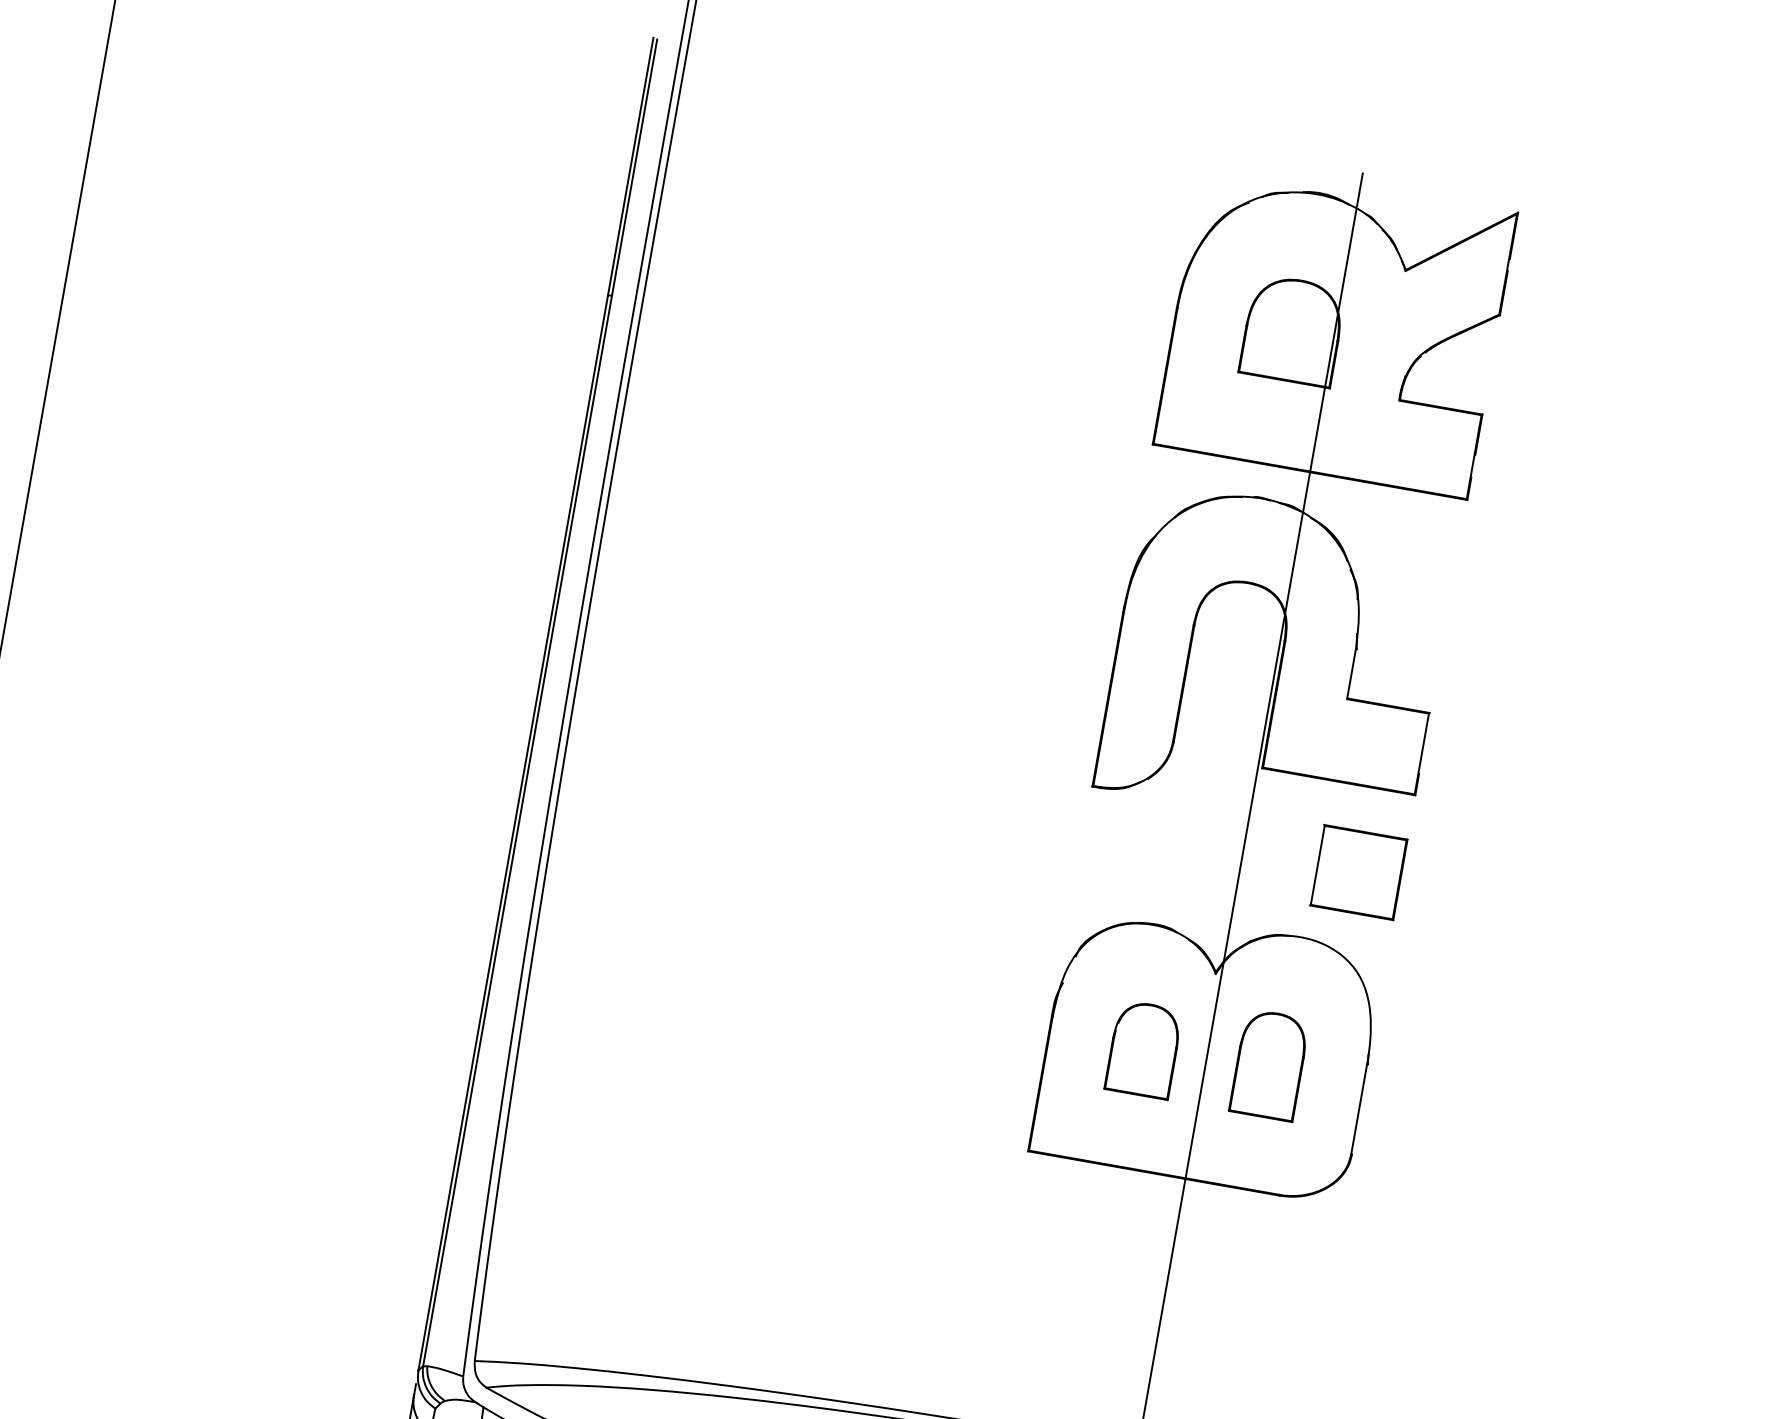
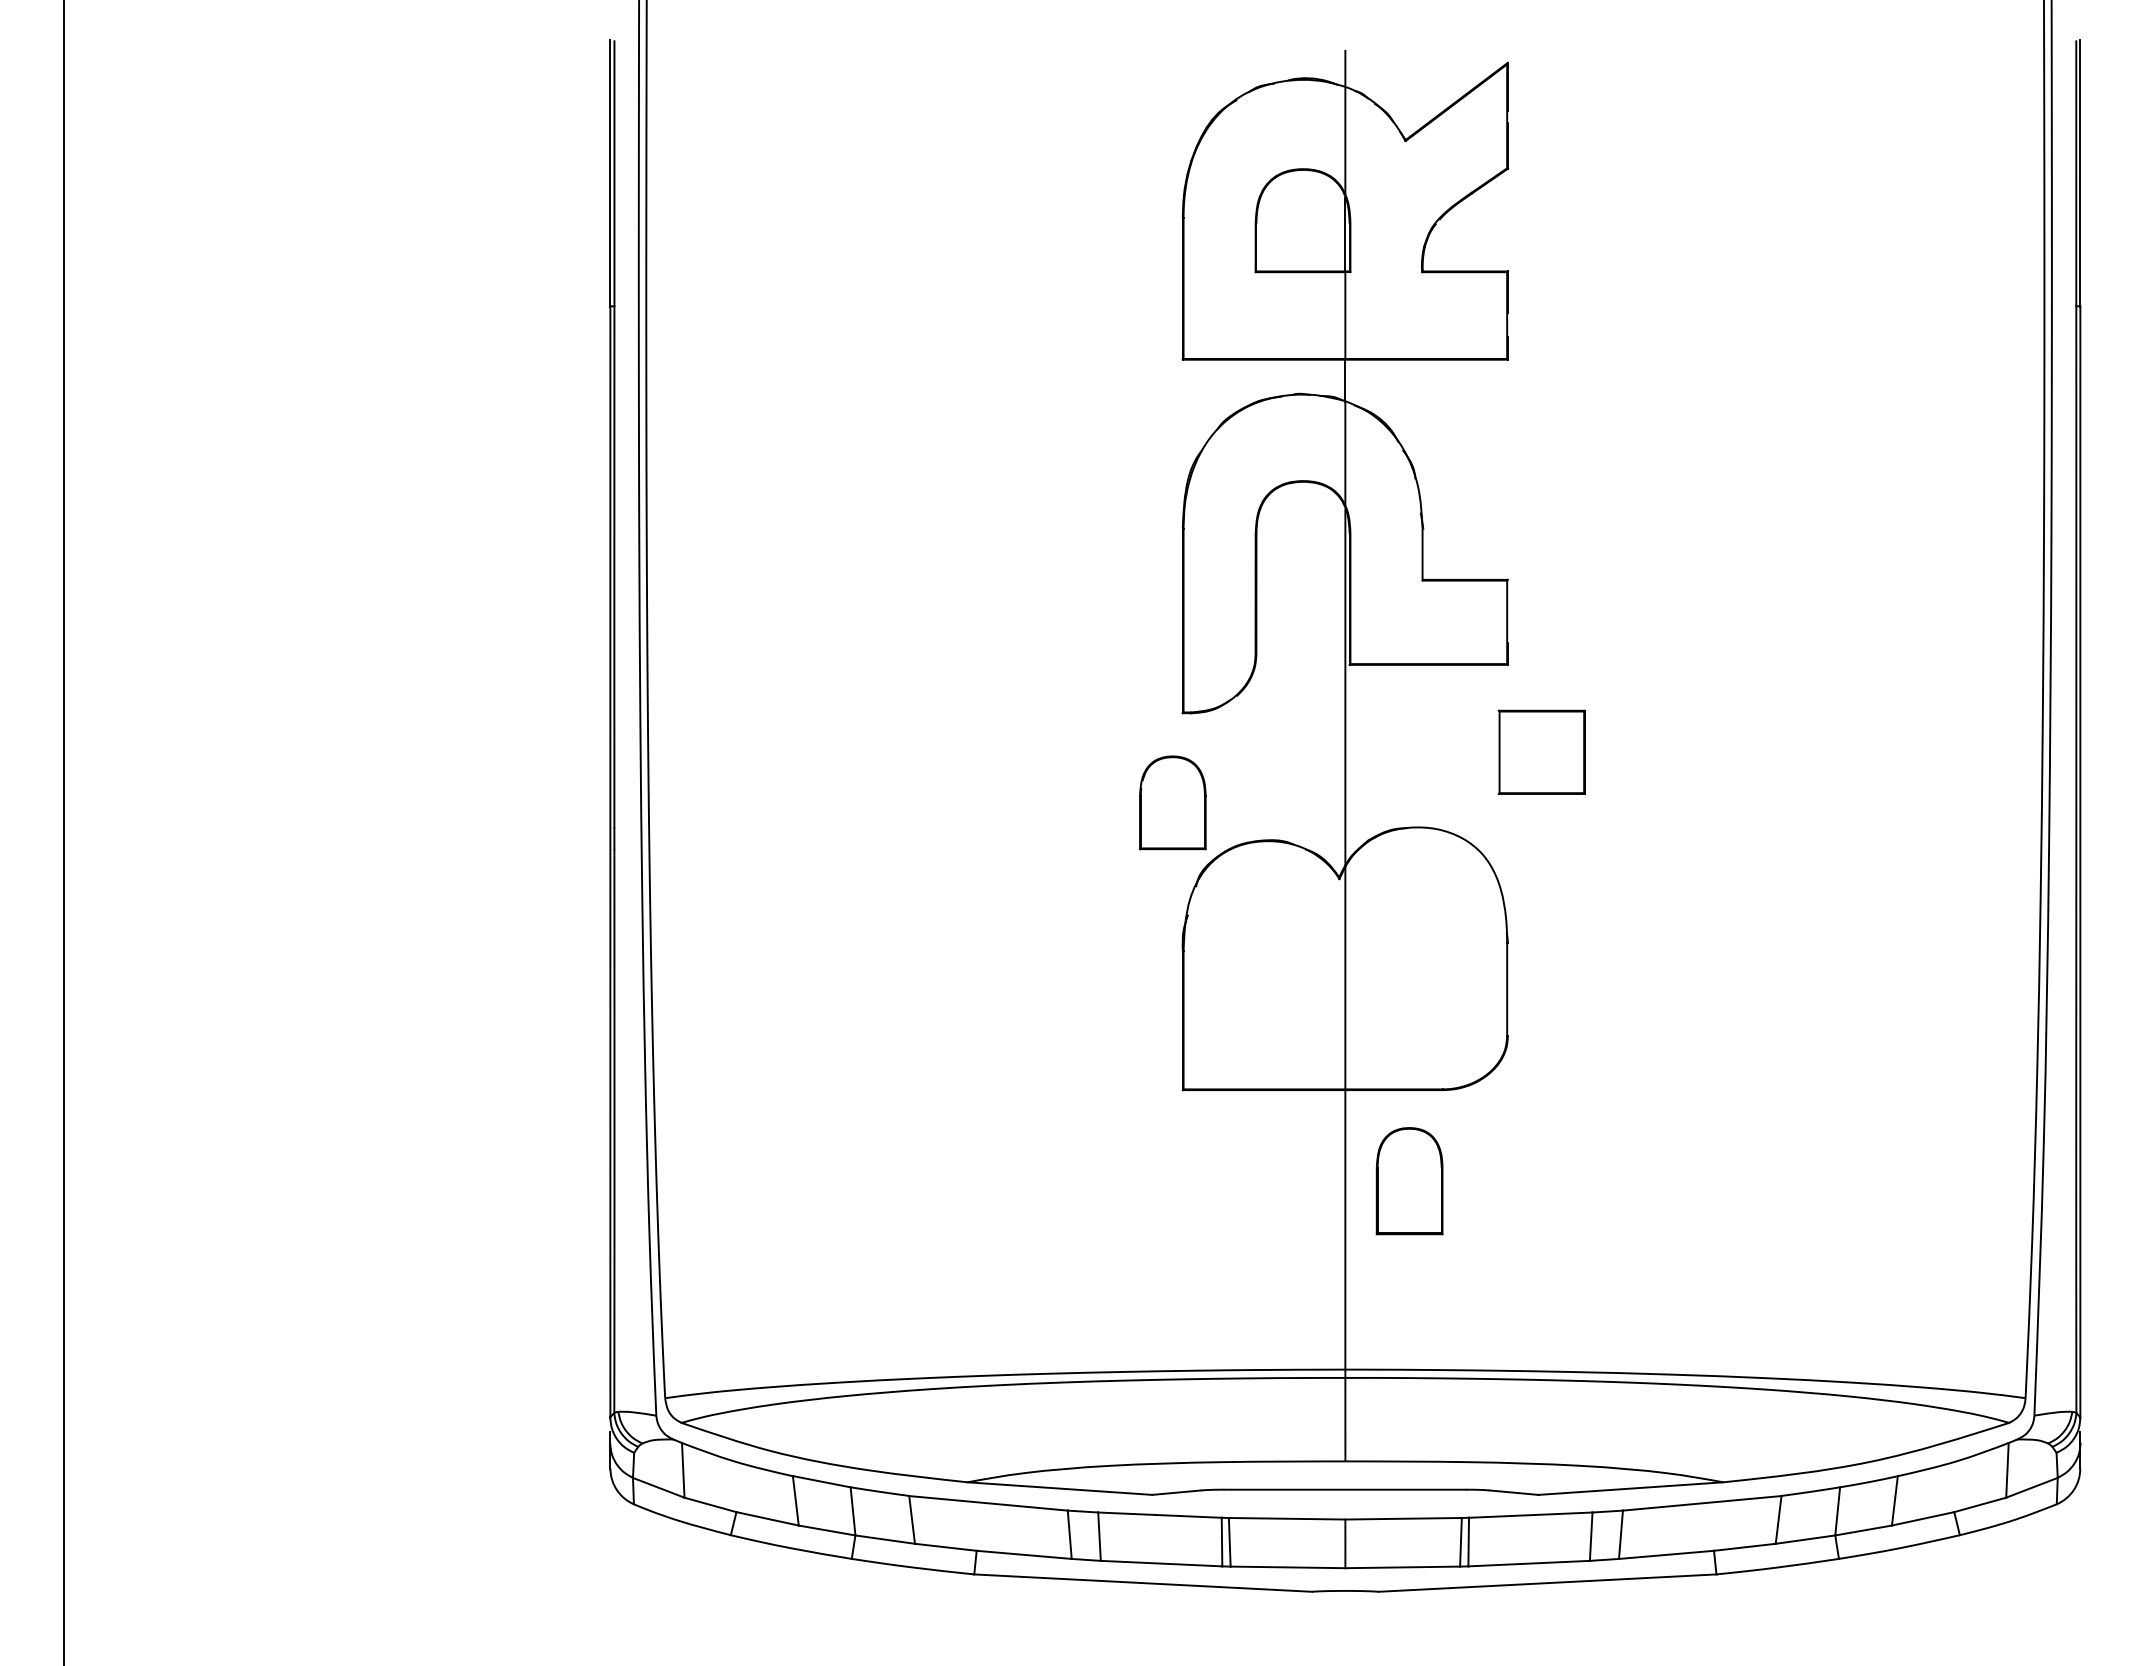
part: (1358, 871) -> (1541, 751), moved
part: (1143, 1049) -> (1172, 802), moved
part: (1269, 1065) -> (1409, 1181), moved

